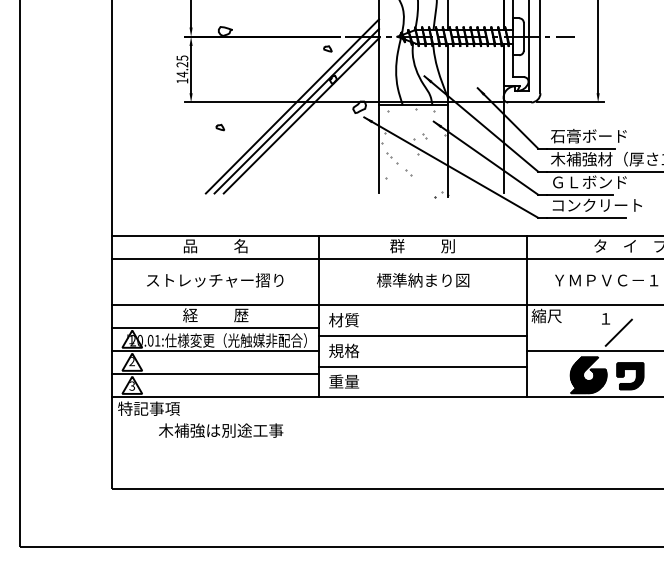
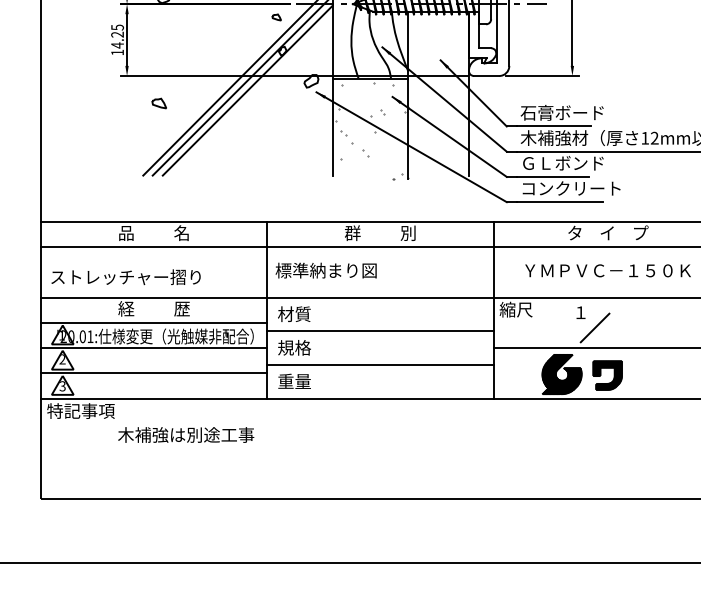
part: (219, 127) -> (158, 103), size x1.6
text: (215, 280) -> (126, 277), moved
text: (423, 280) -> (326, 270), moved
text: (221, 430) -> (186, 434), moved

